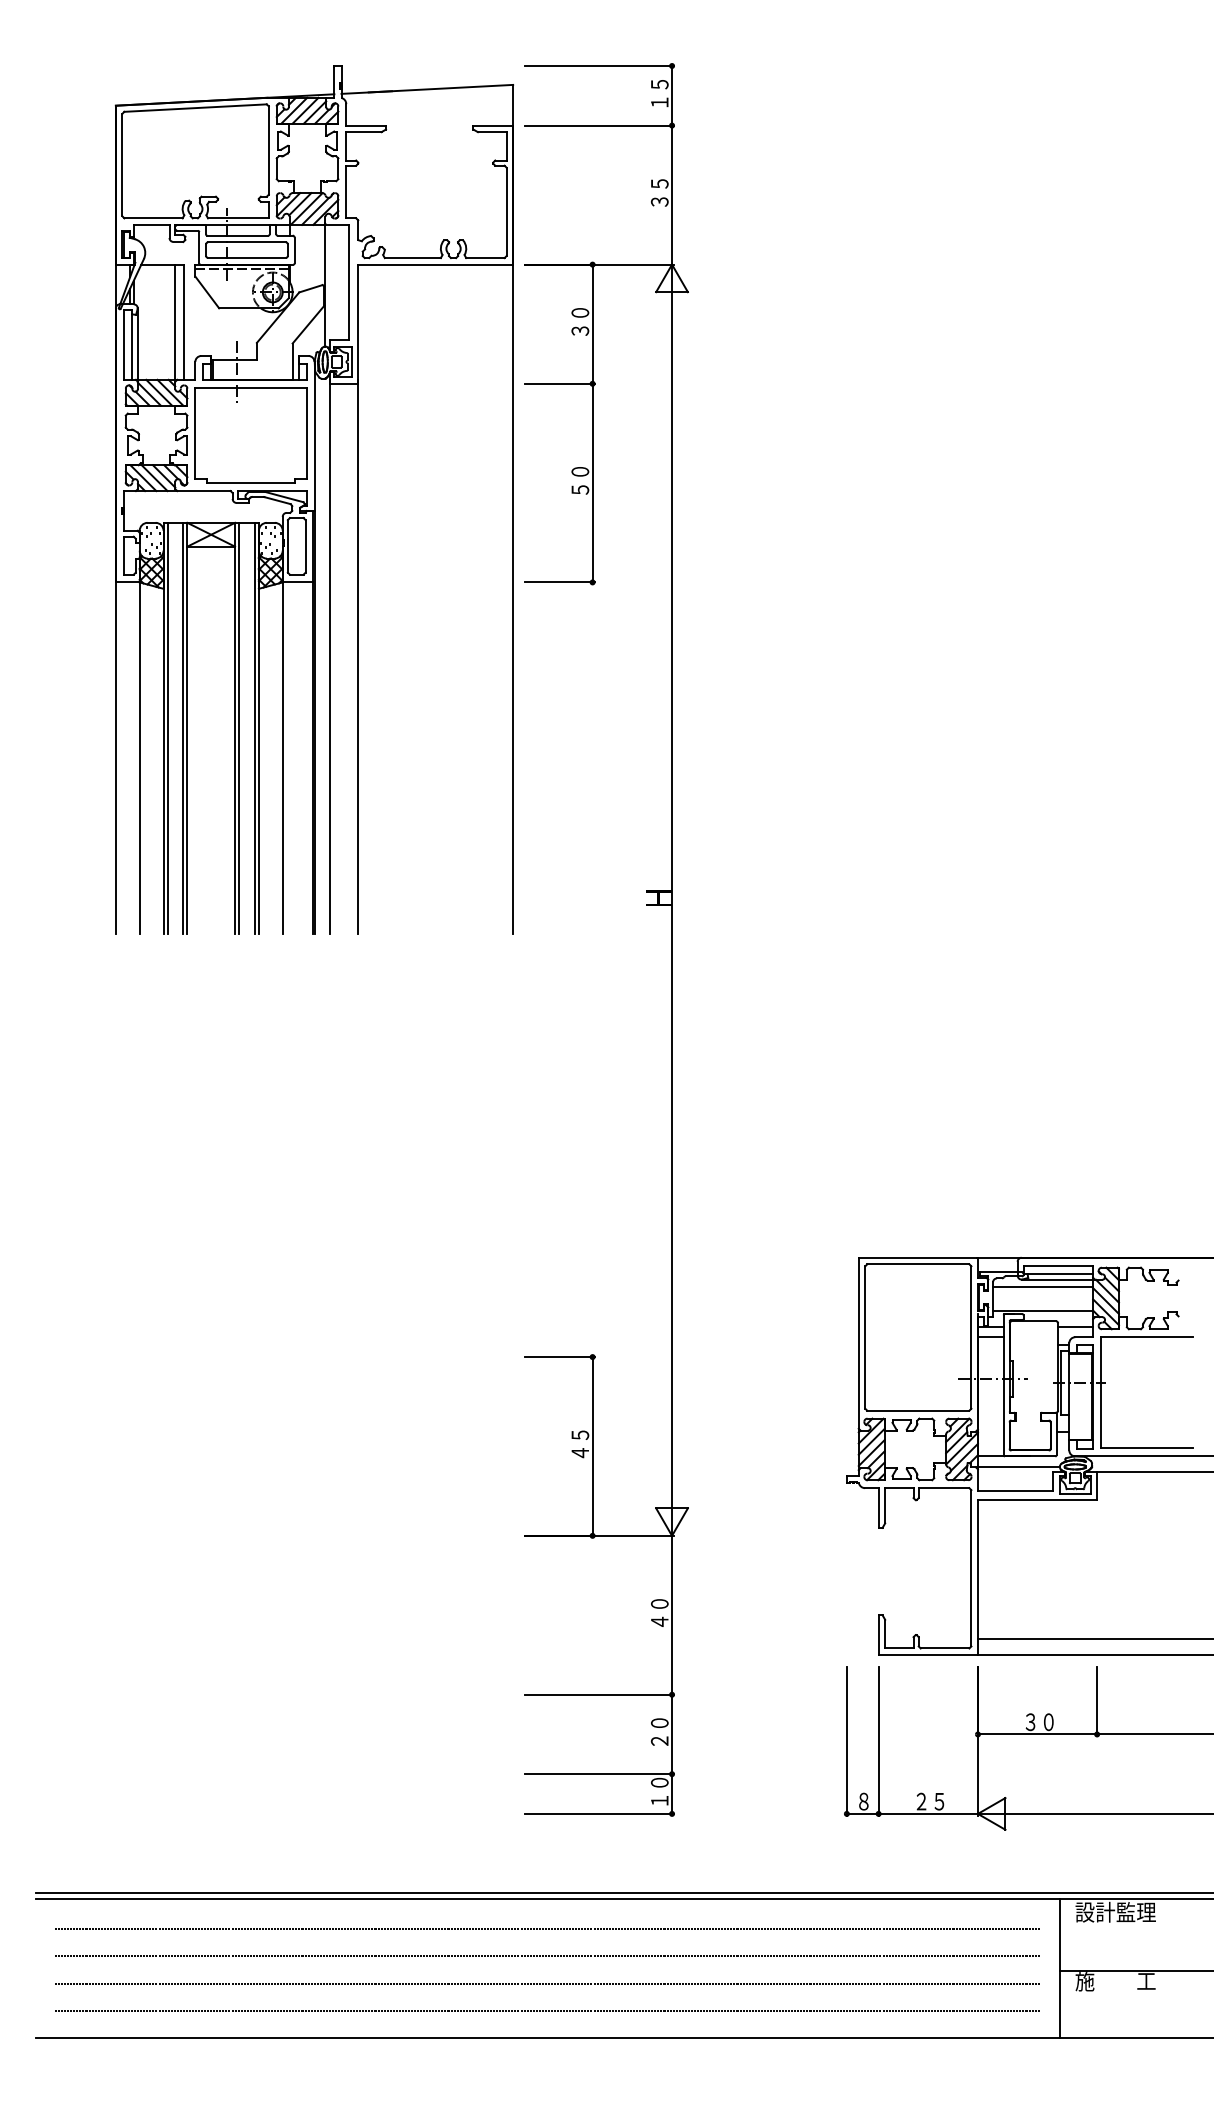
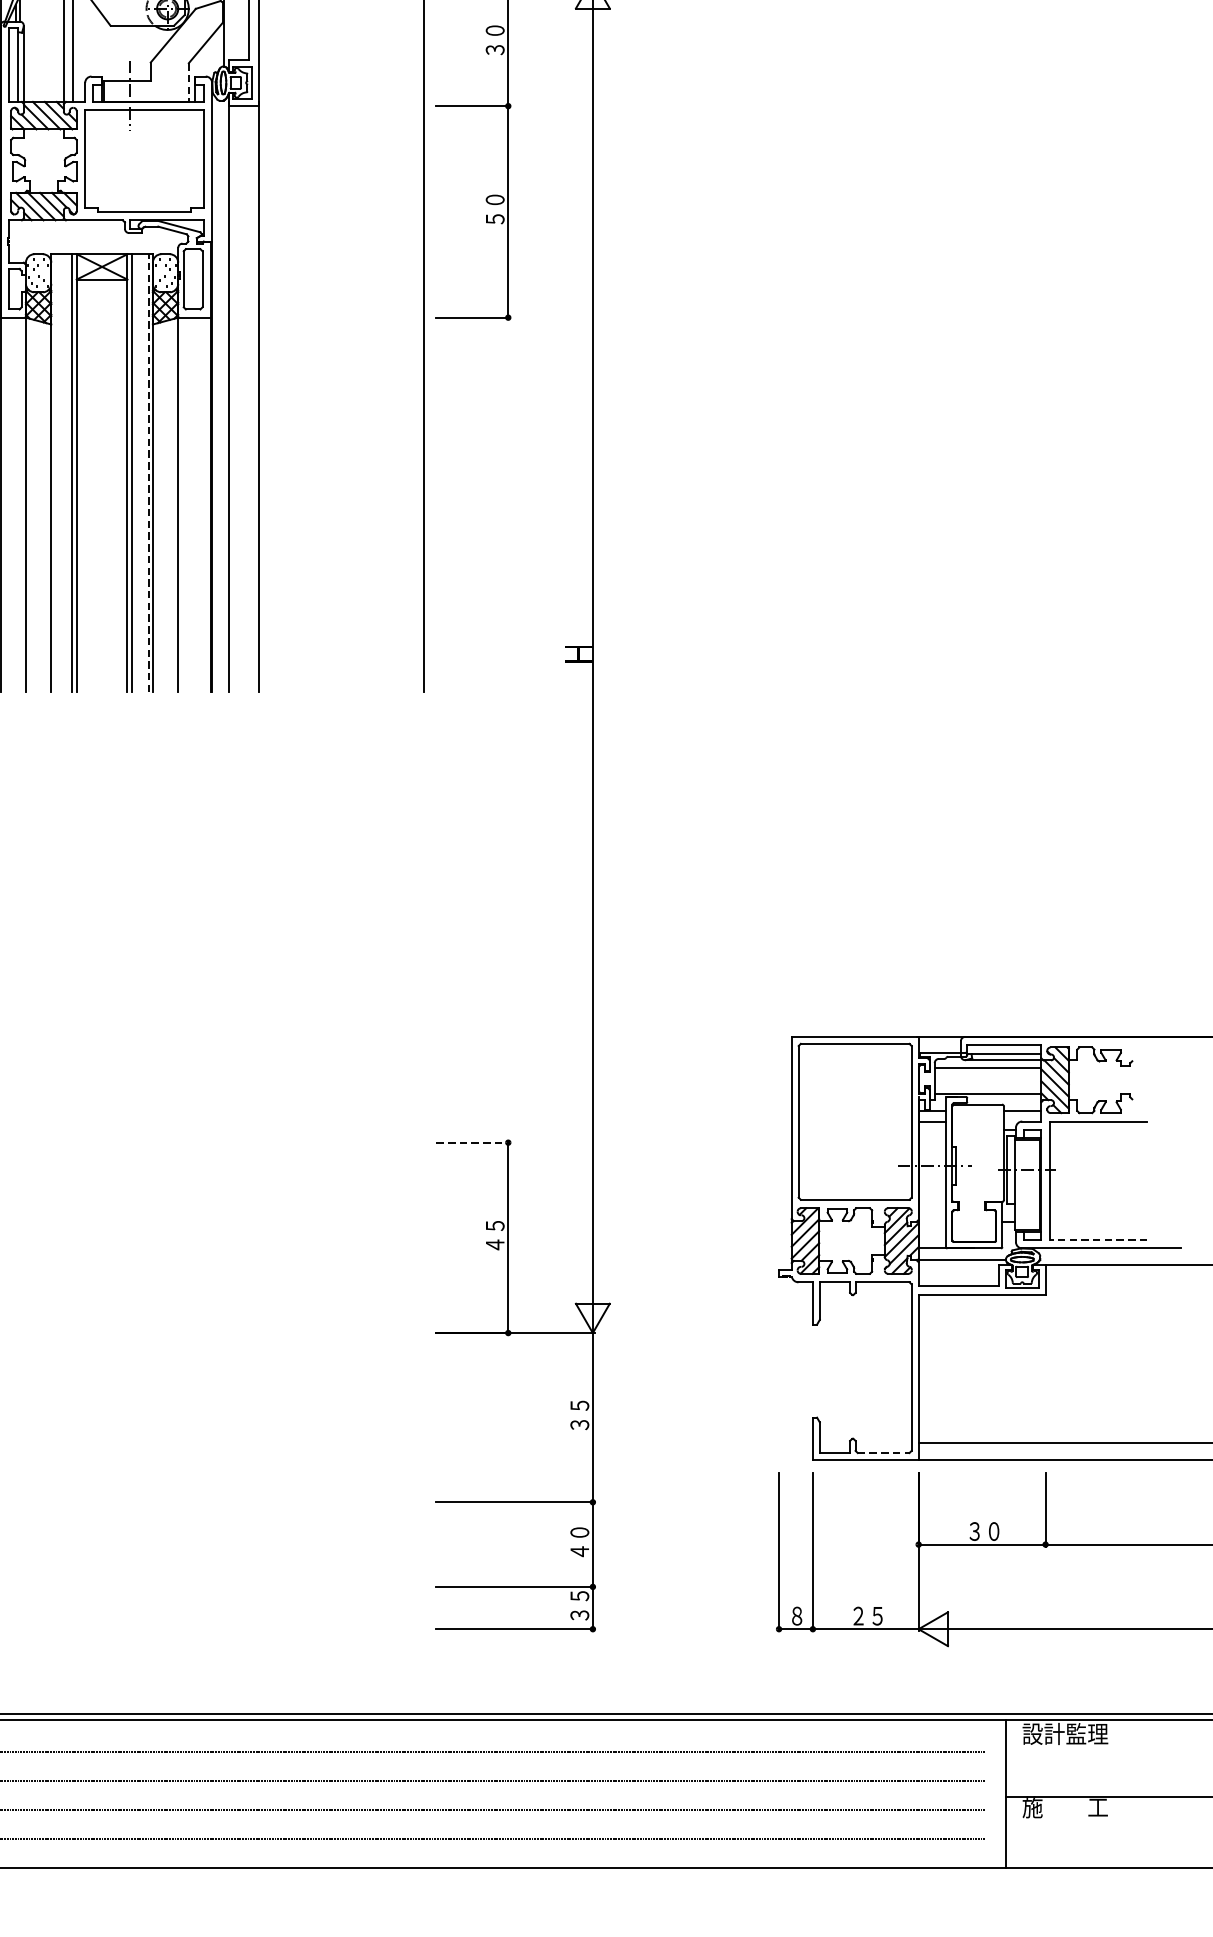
line: (292, 362) -> (188, 83), solid -> dashed
line: (167, 728) -> (55, 473), removed
line: (254, 728) -> (148, 473), solid -> dashed
line: (559, 1357) -> (473, 1143), solid -> dashed
line: (1146, 1448) -> (1098, 1240), solid -> dashed
text: (659, 1612) -> (579, 1414), ４０ -> ３５
line: (945, 1648) -> (884, 1453), solid -> dashed
text: (659, 1741) -> (579, 1552), ２０ -> ４０
text: (659, 1791) -> (579, 1605), １０ -> ３５

